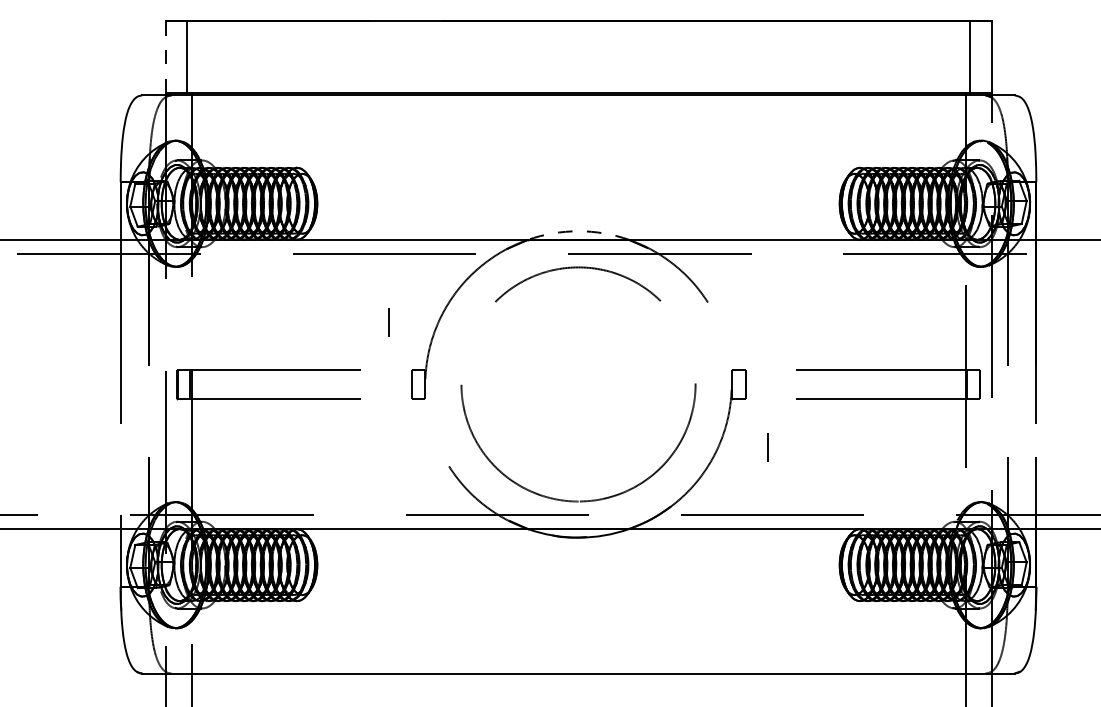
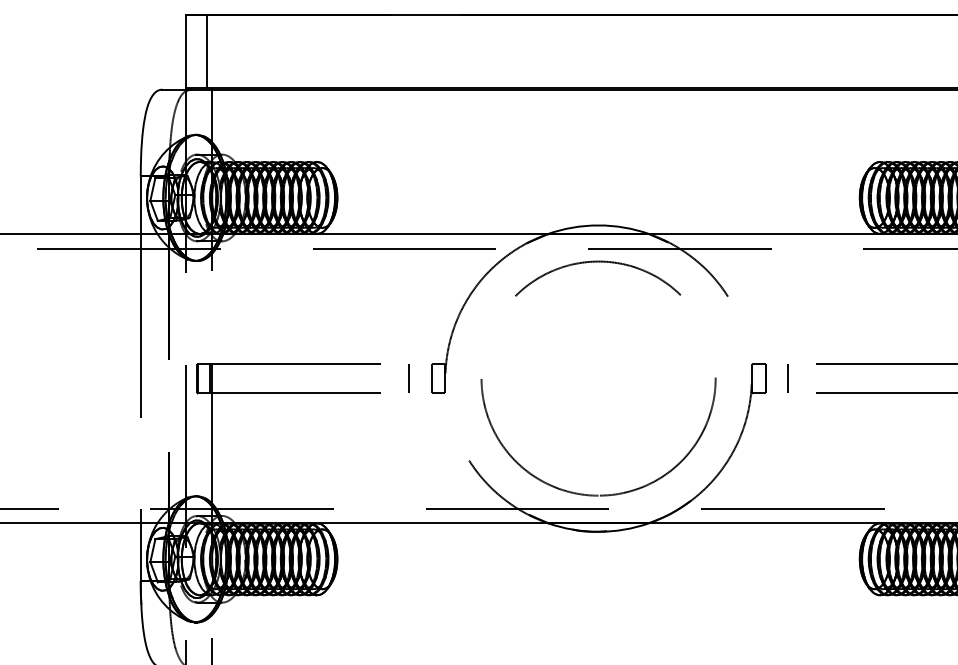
line: (165, 57) -> (185, 51), dashed -> solid
arc: (578, 231) -> (598, 225), dashed -> solid
line: (388, 322) -> (408, 378), moved
line: (767, 447) -> (787, 378), moved

